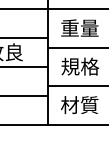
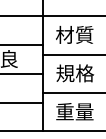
text: (79, 28) -> (74, 35), 重量 -> 材質
text: (79, 105) -> (74, 112), 材質 -> 重量

